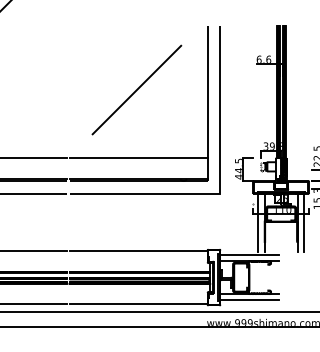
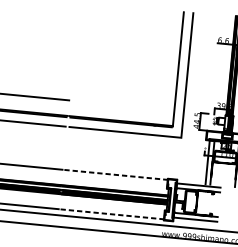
line: (136, 89) -> (126, 53), removed
line: (138, 158) -> (122, 105), removed
line: (139, 251) -> (116, 175), solid -> dashed
line: (139, 303) -> (112, 214), solid -> dashed

